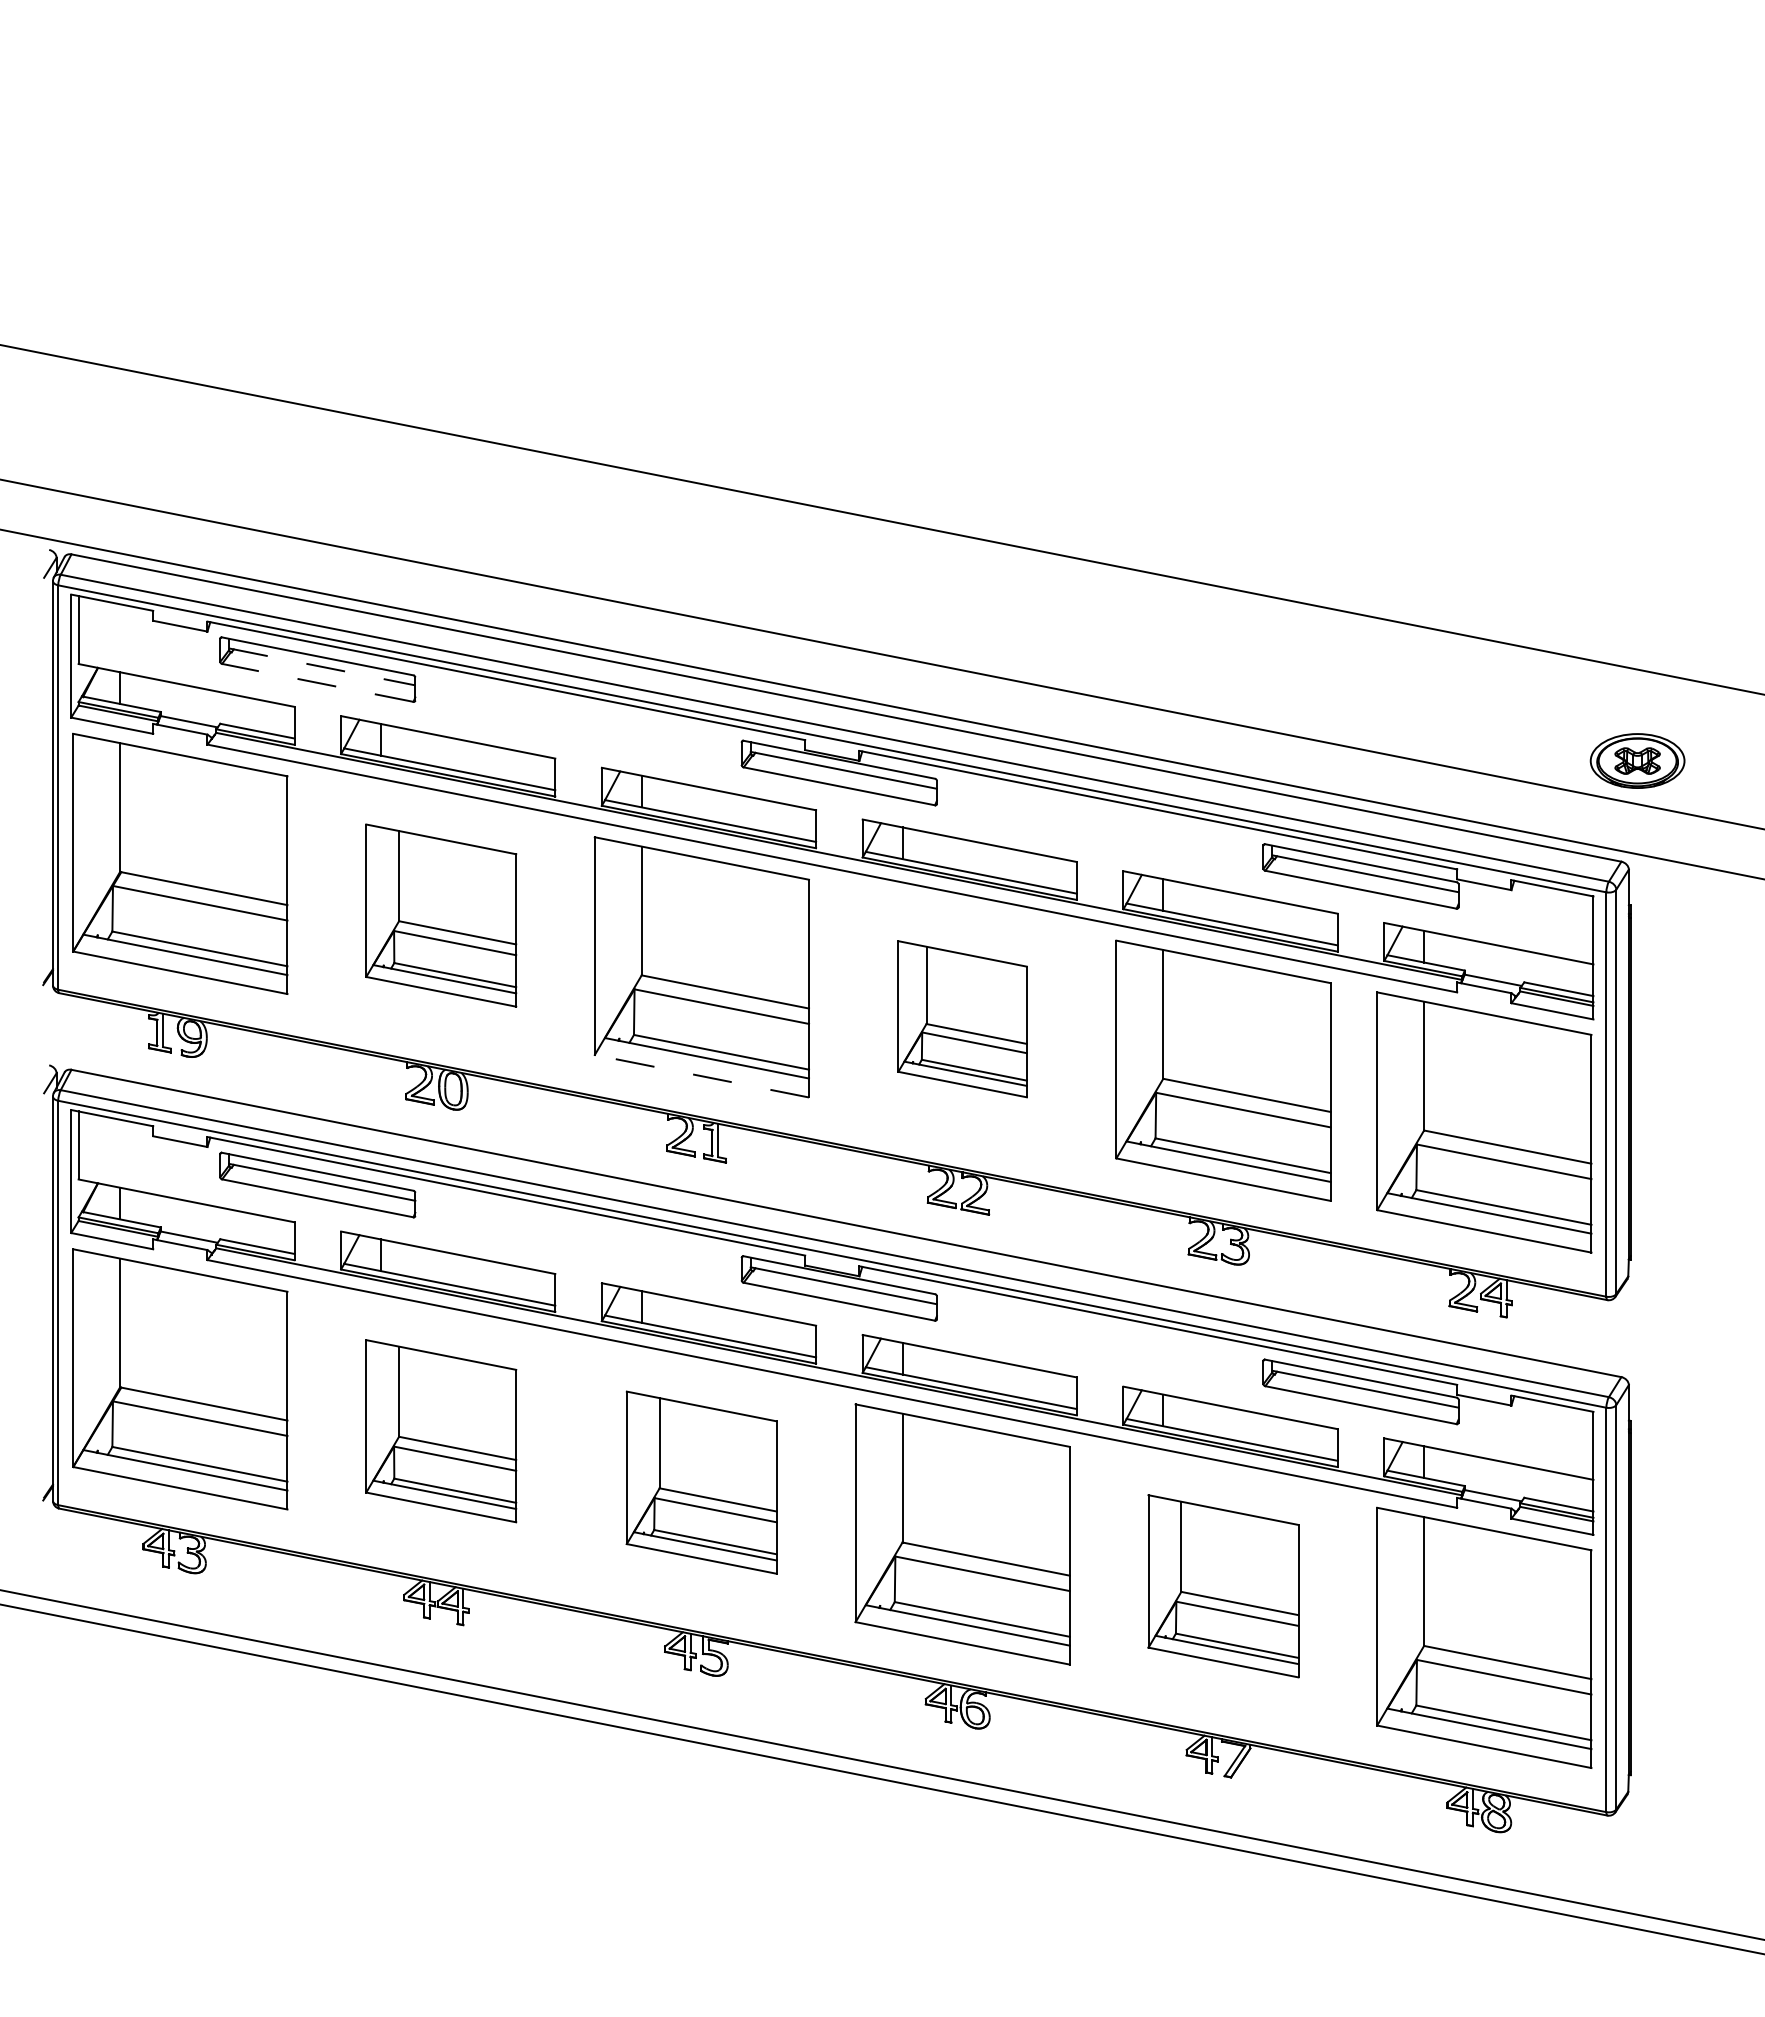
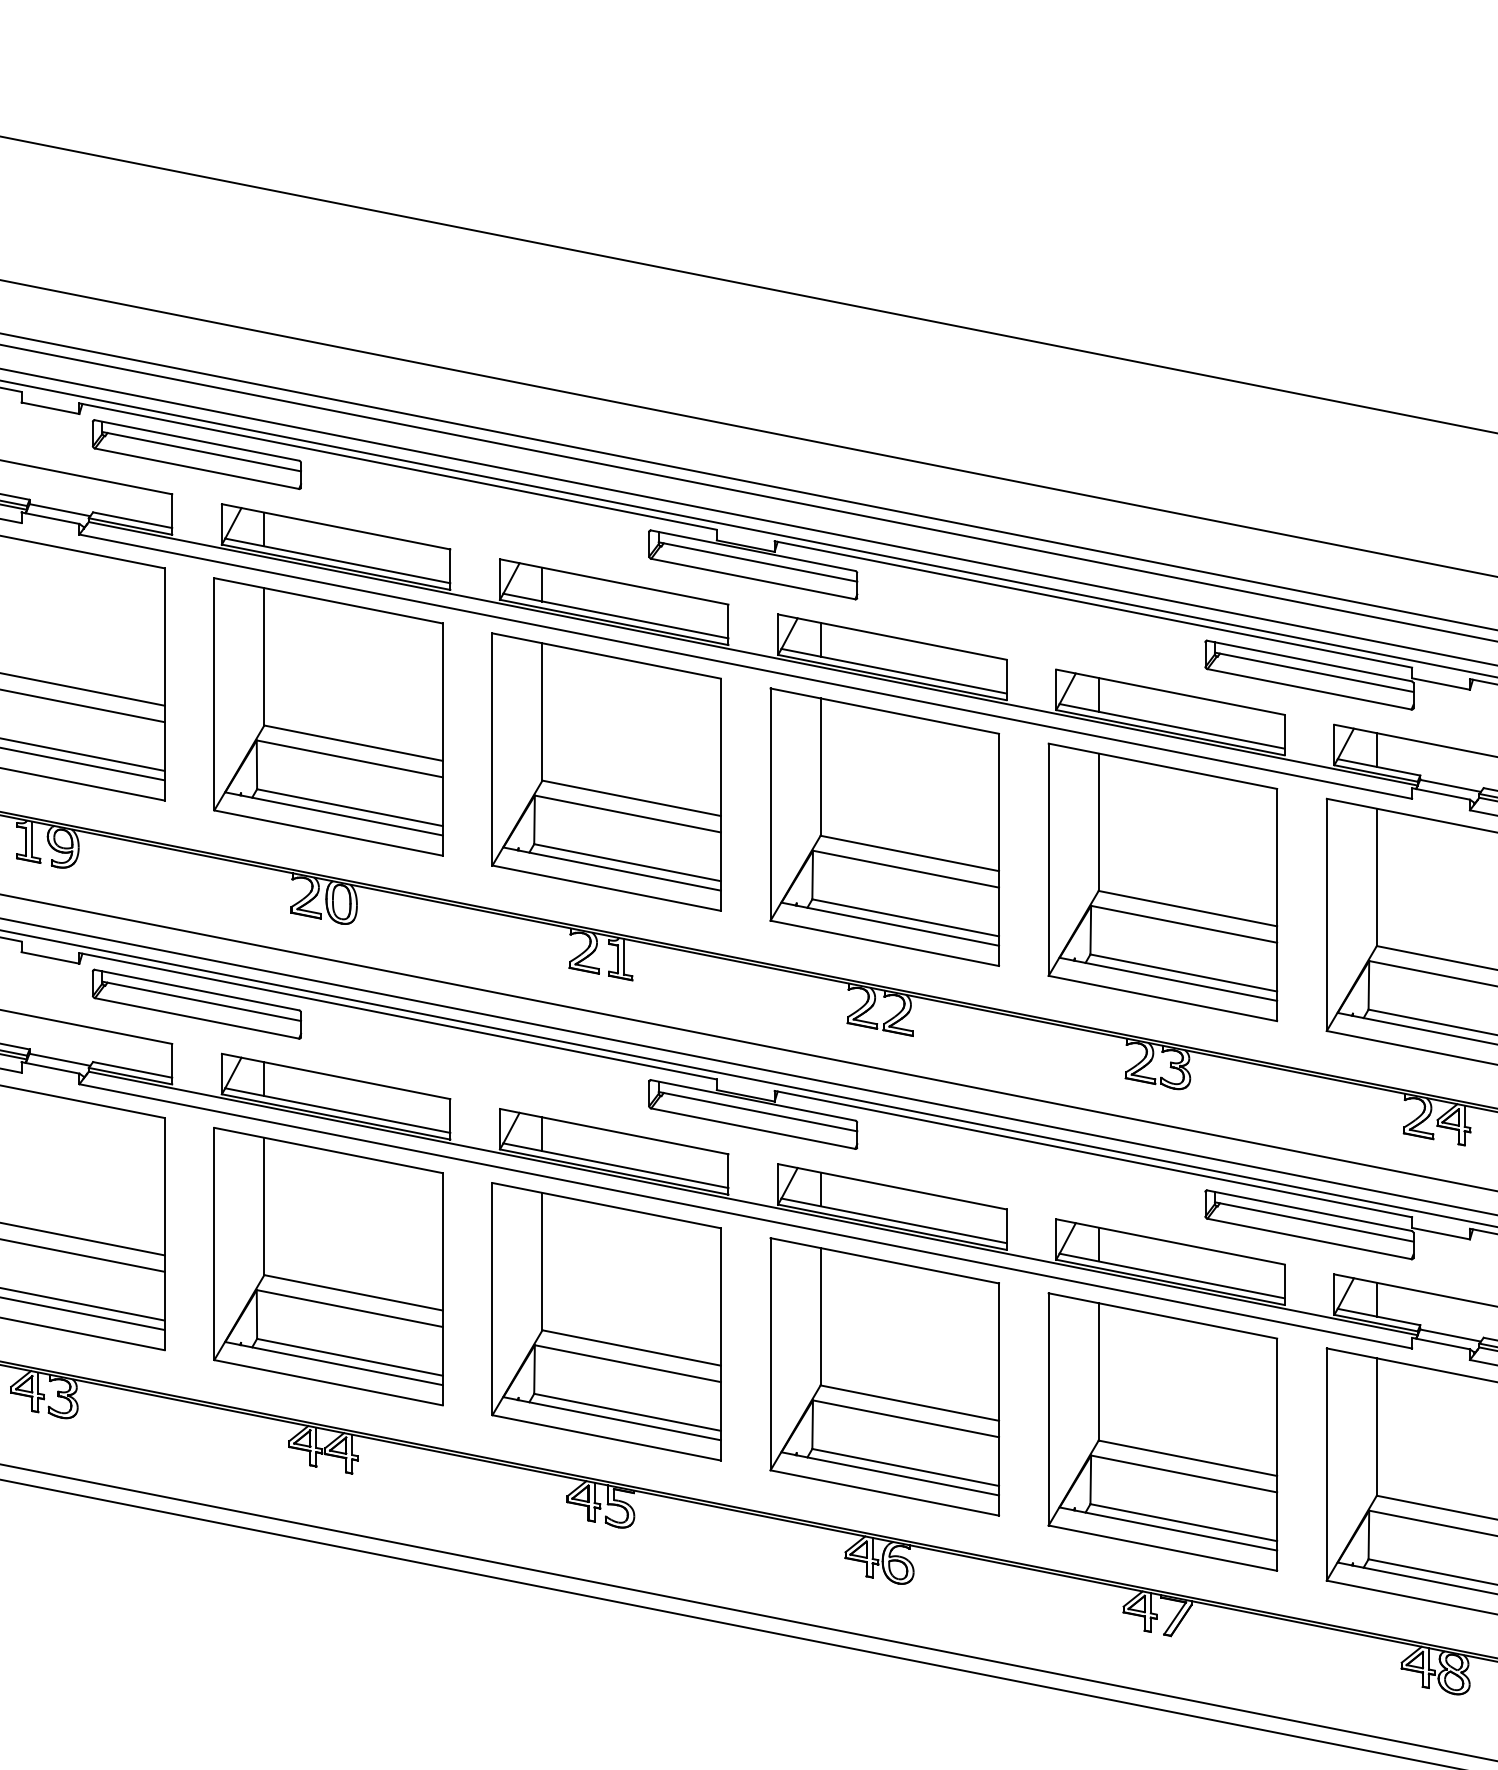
line: (322, 666) -> (202, 451), dashed -> solid
line: (317, 682) -> (196, 468), dashed -> solid
part: (441, 915) -> (328, 716), size x1.43
part: (962, 1019) -> (884, 827), size x1.67
line: (701, 1076) -> (606, 888), dashed -> solid
part: (441, 1431) -> (328, 1267), size x1.43
part: (701, 1482) -> (606, 1321), size x1.43
part: (1223, 1586) -> (1162, 1432), size x1.43

